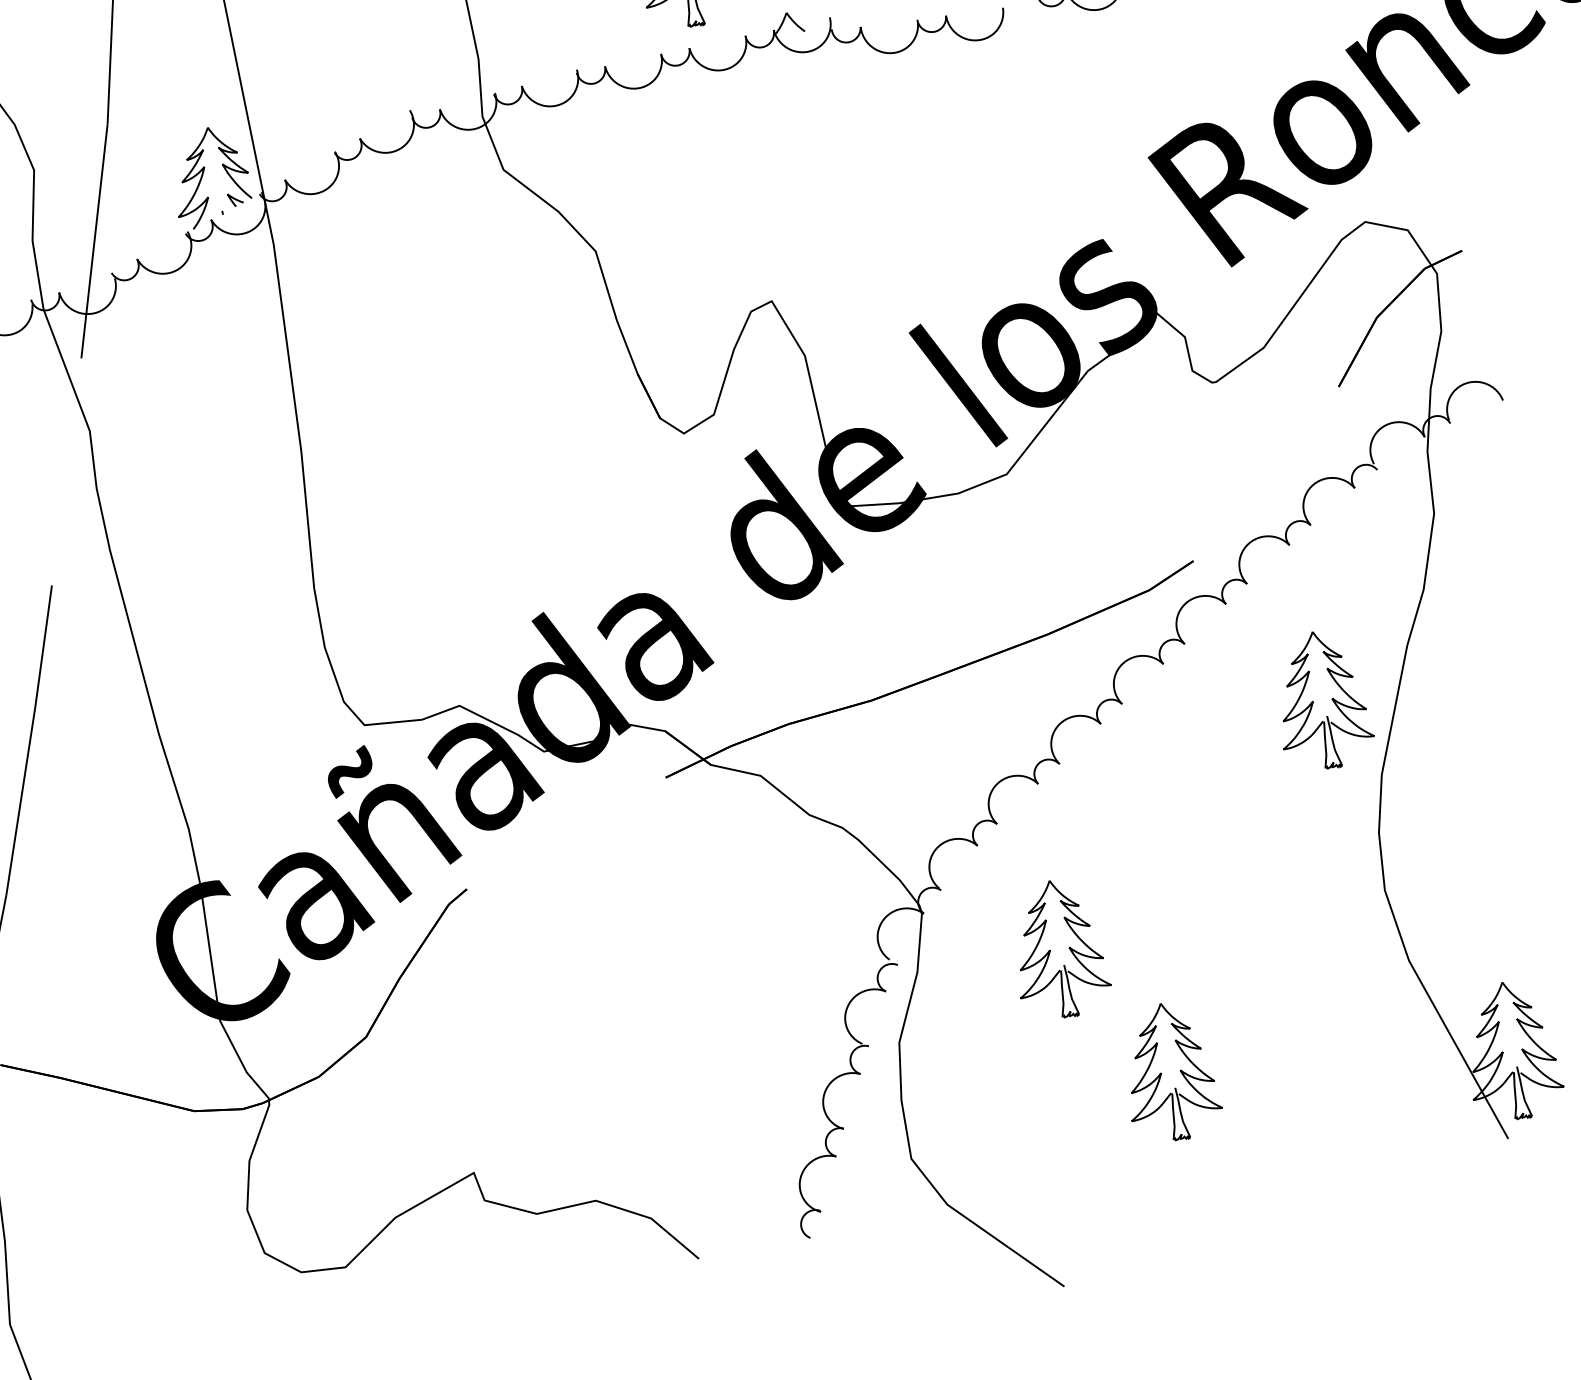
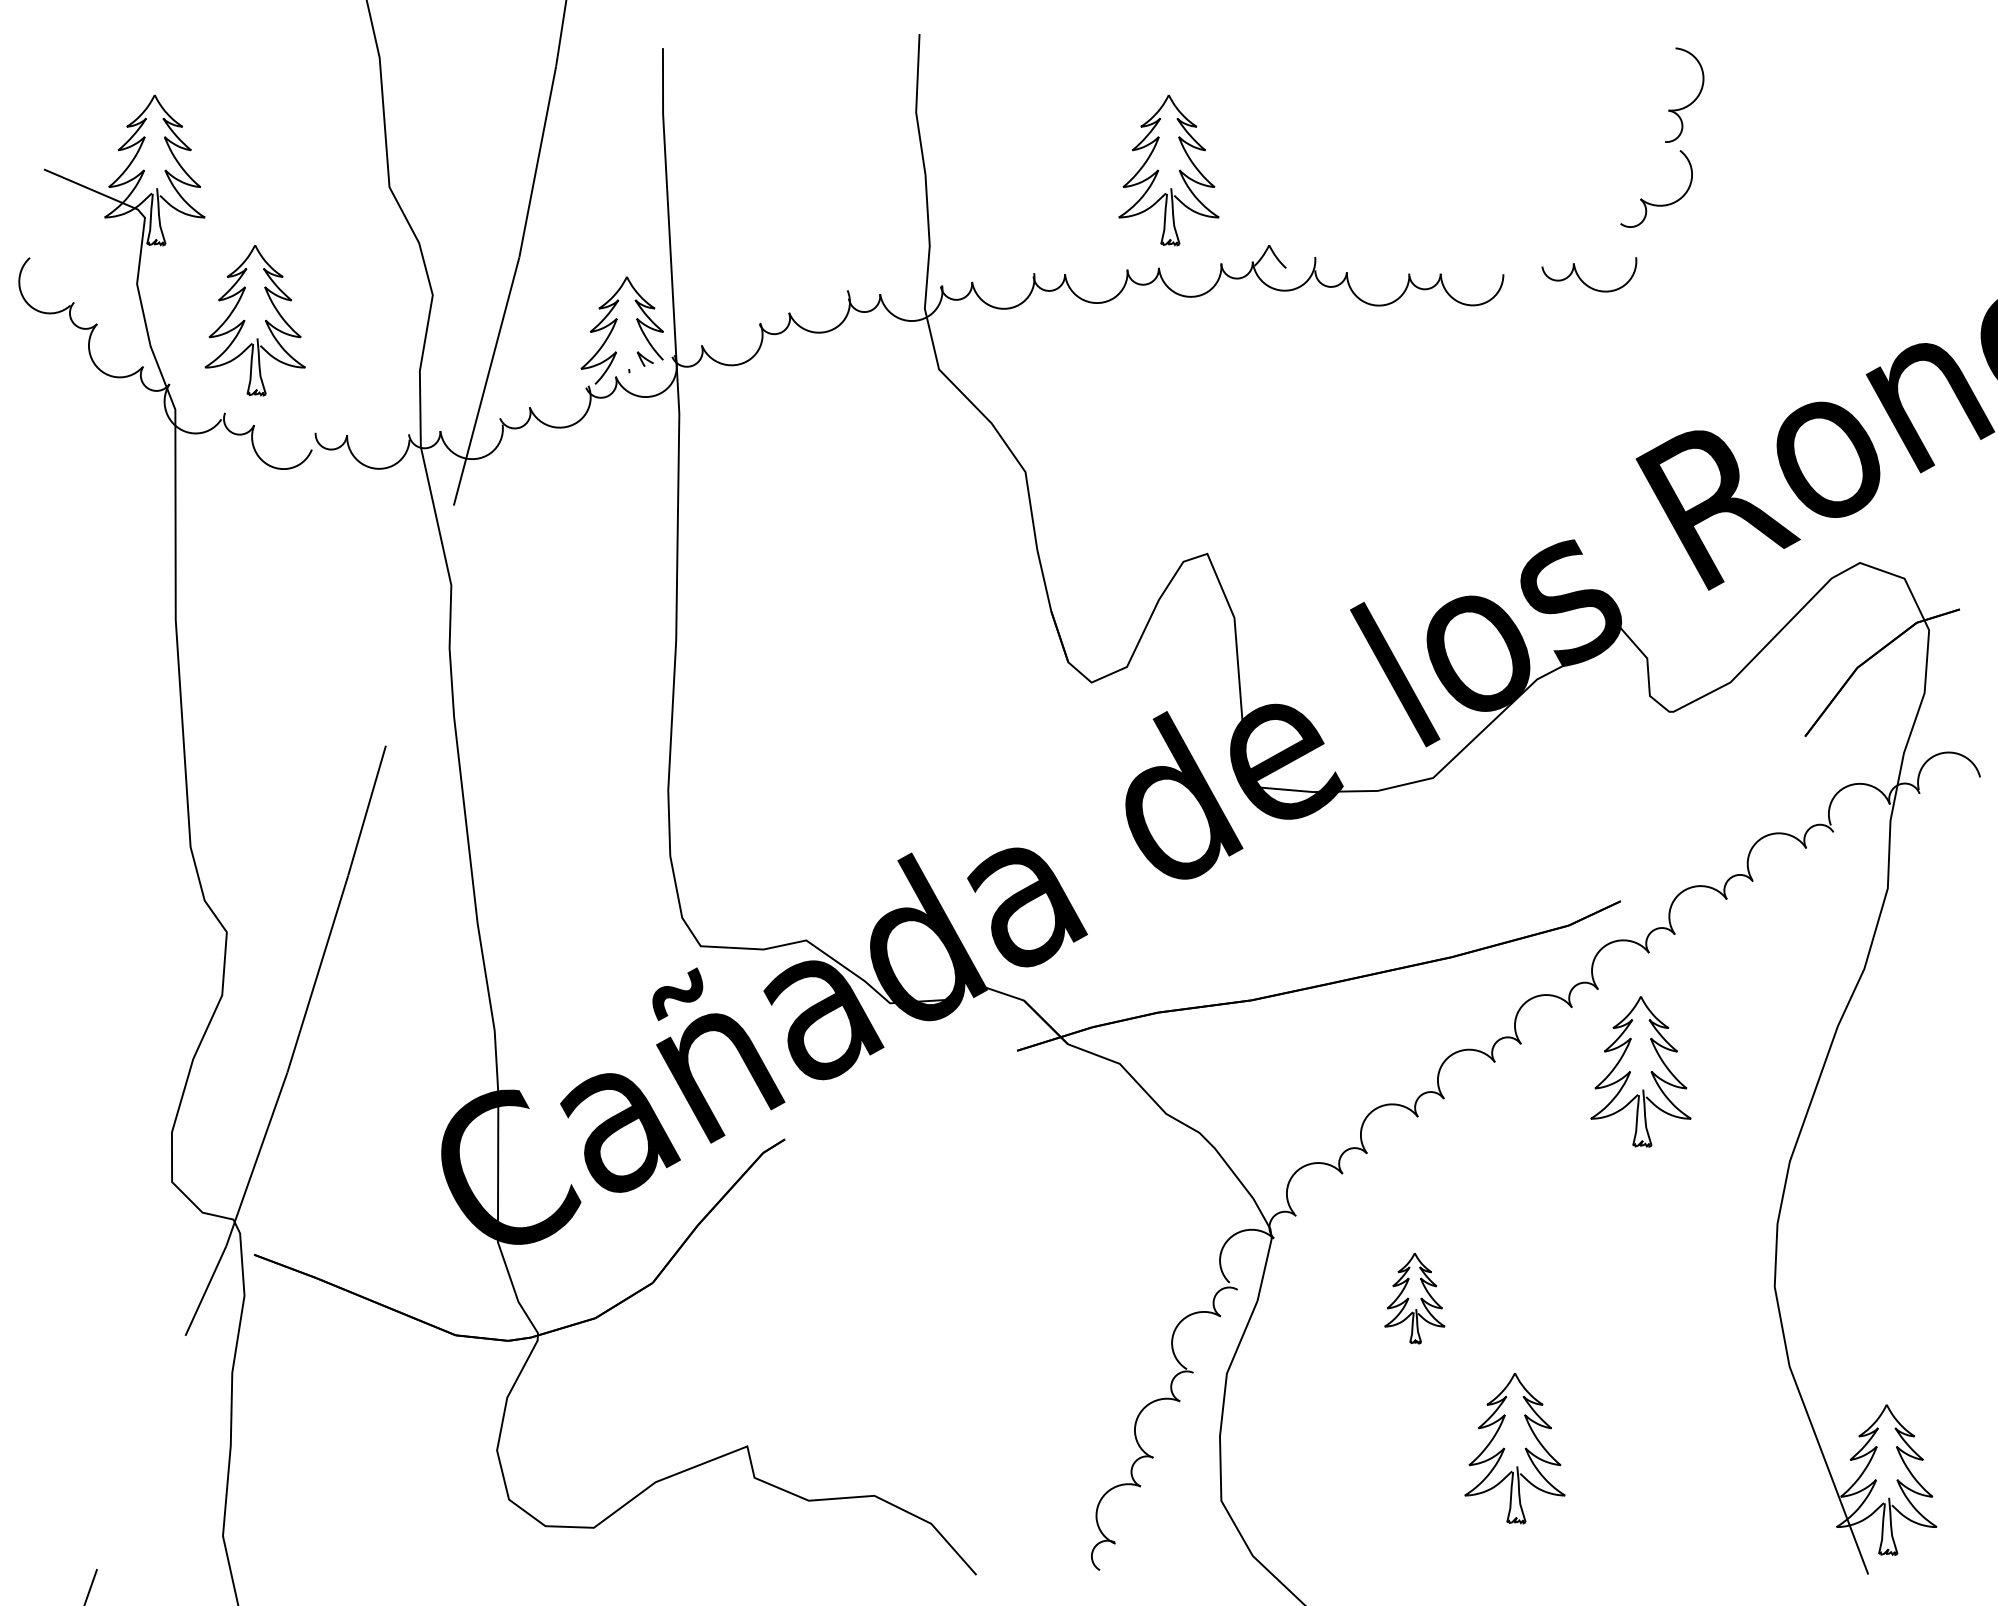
part: (1322, 699) -> (1640, 1071), moved
part: (1059, 949) -> (1414, 1298), size x0.6

